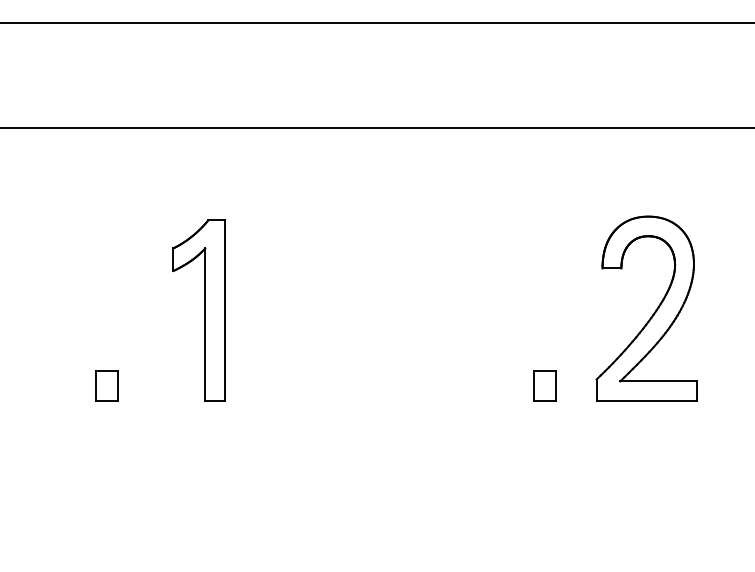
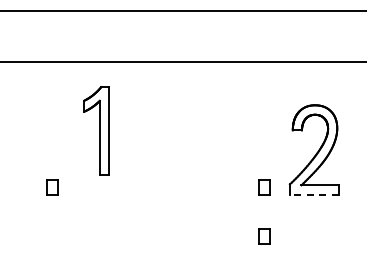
part: (198, 309) -> (96, 130), moved
line: (645, 402) -> (313, 195), solid -> dashed
part: (544, 486) -> (264, 236), added

